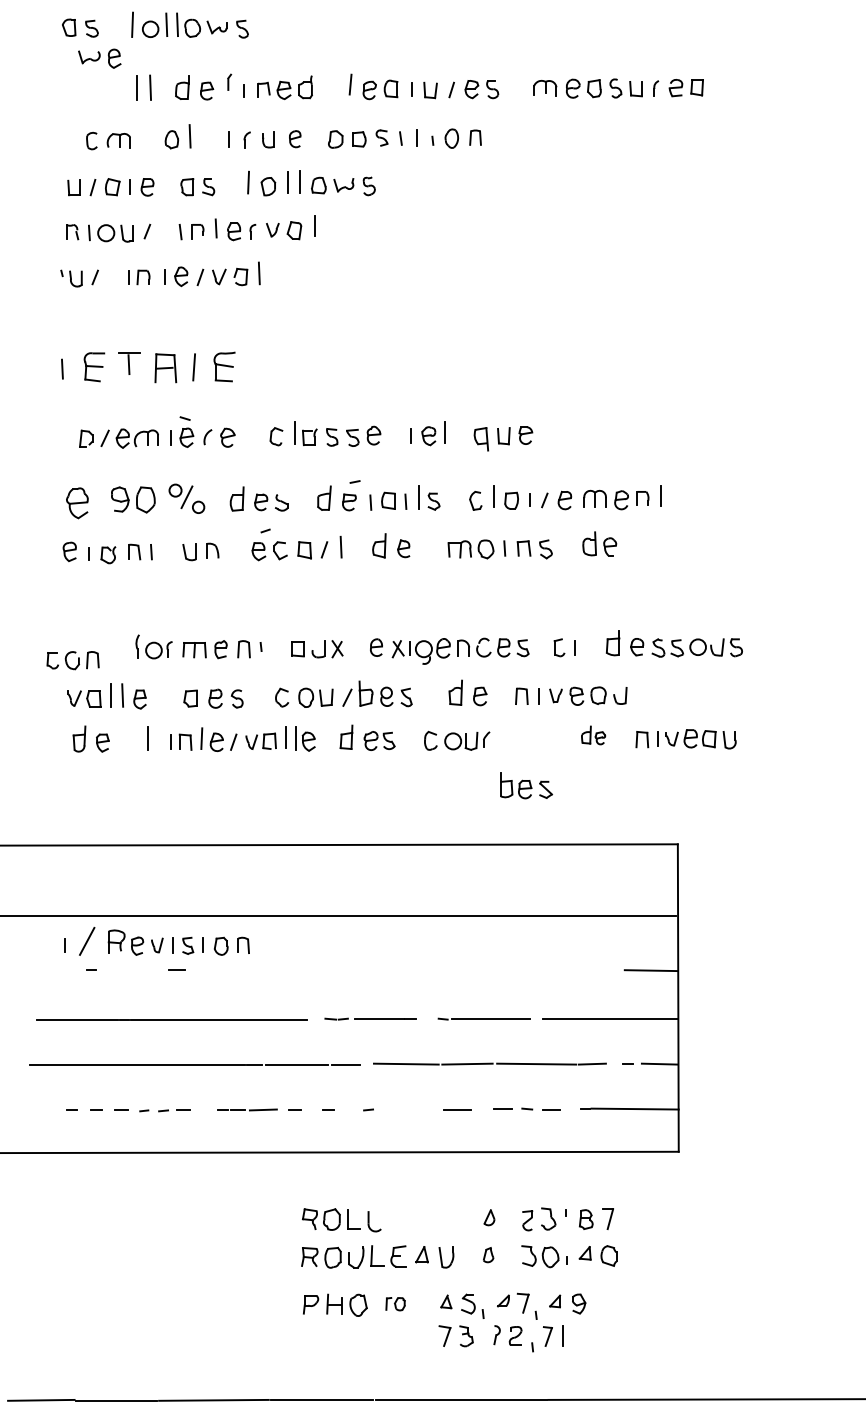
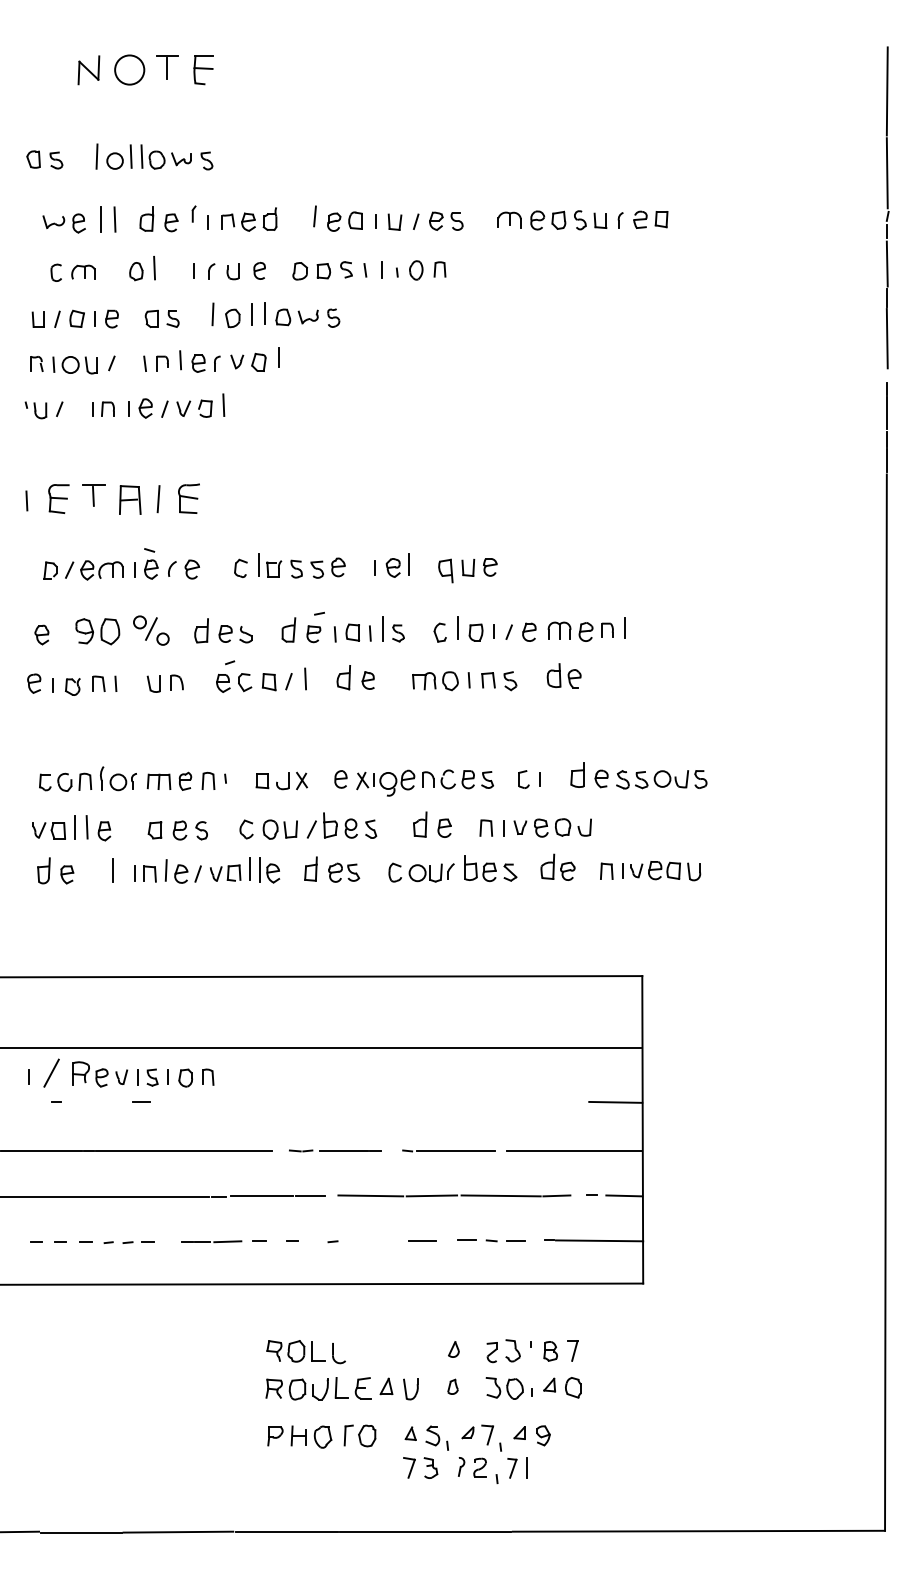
part: (99, 58) -> (63, 223), moved
part: (77, 502) -> (41, 634), size x0.62
part: (73, 659) -> (65, 781), moved
part: (593, 734) -> (557, 866), size x1.43
part: (526, 785) -> (490, 868), moved
part: (395, 1303) -> (359, 1435), size x1.67

